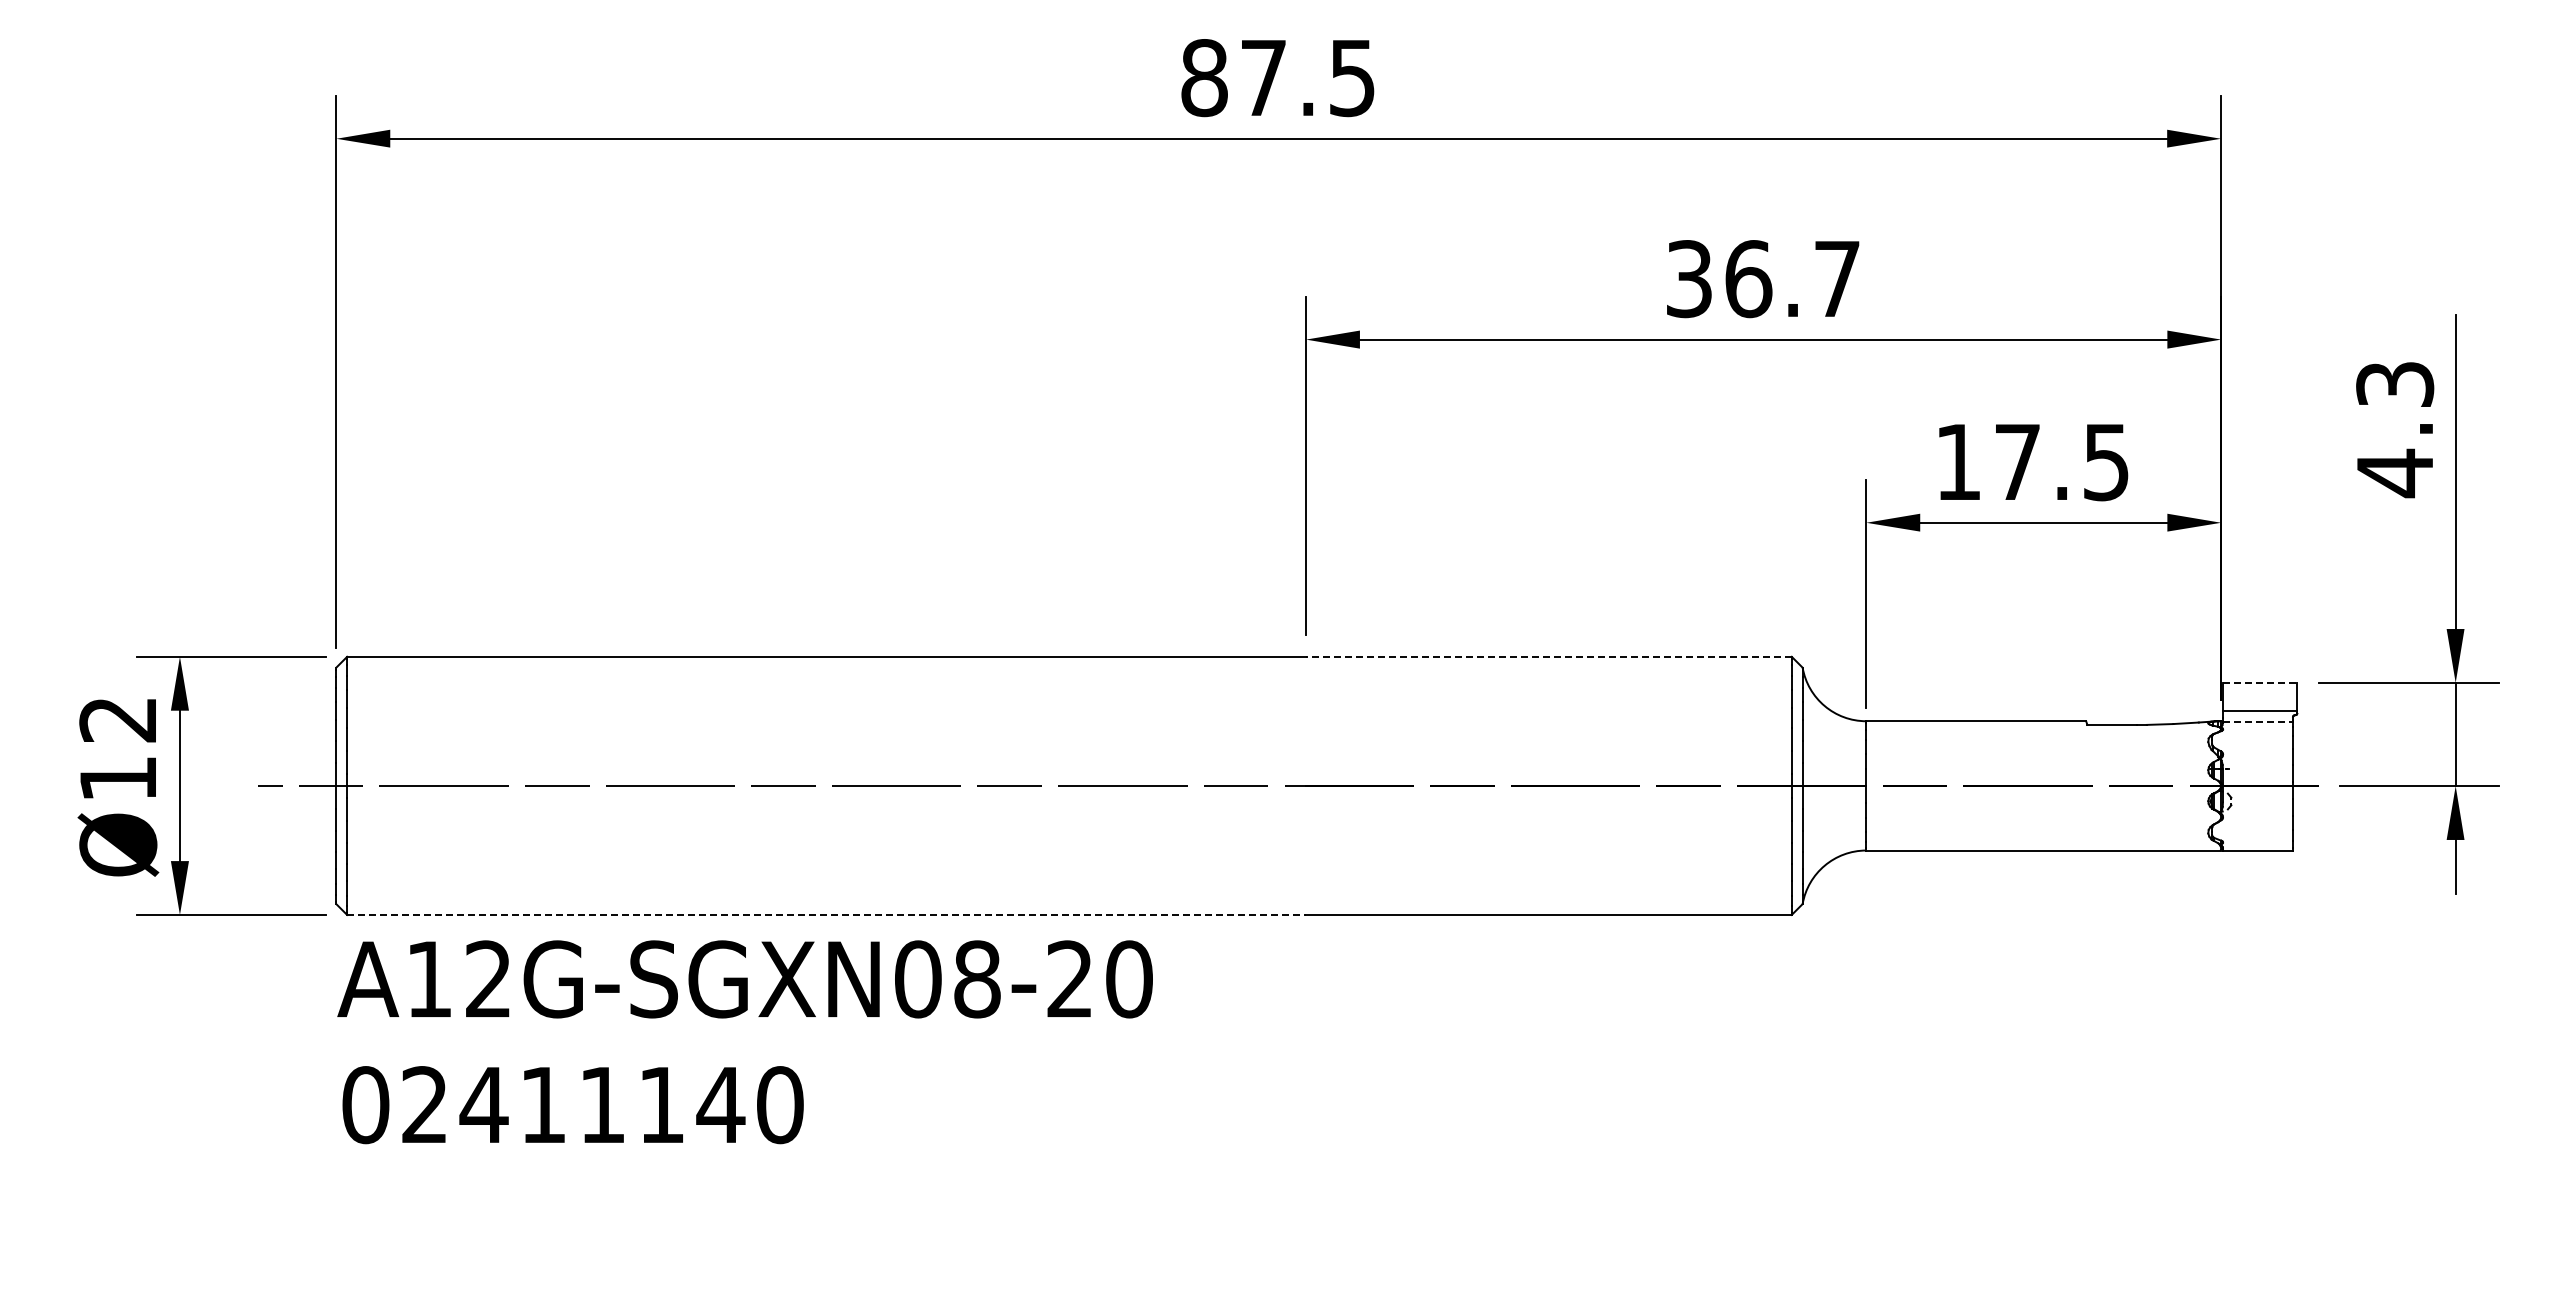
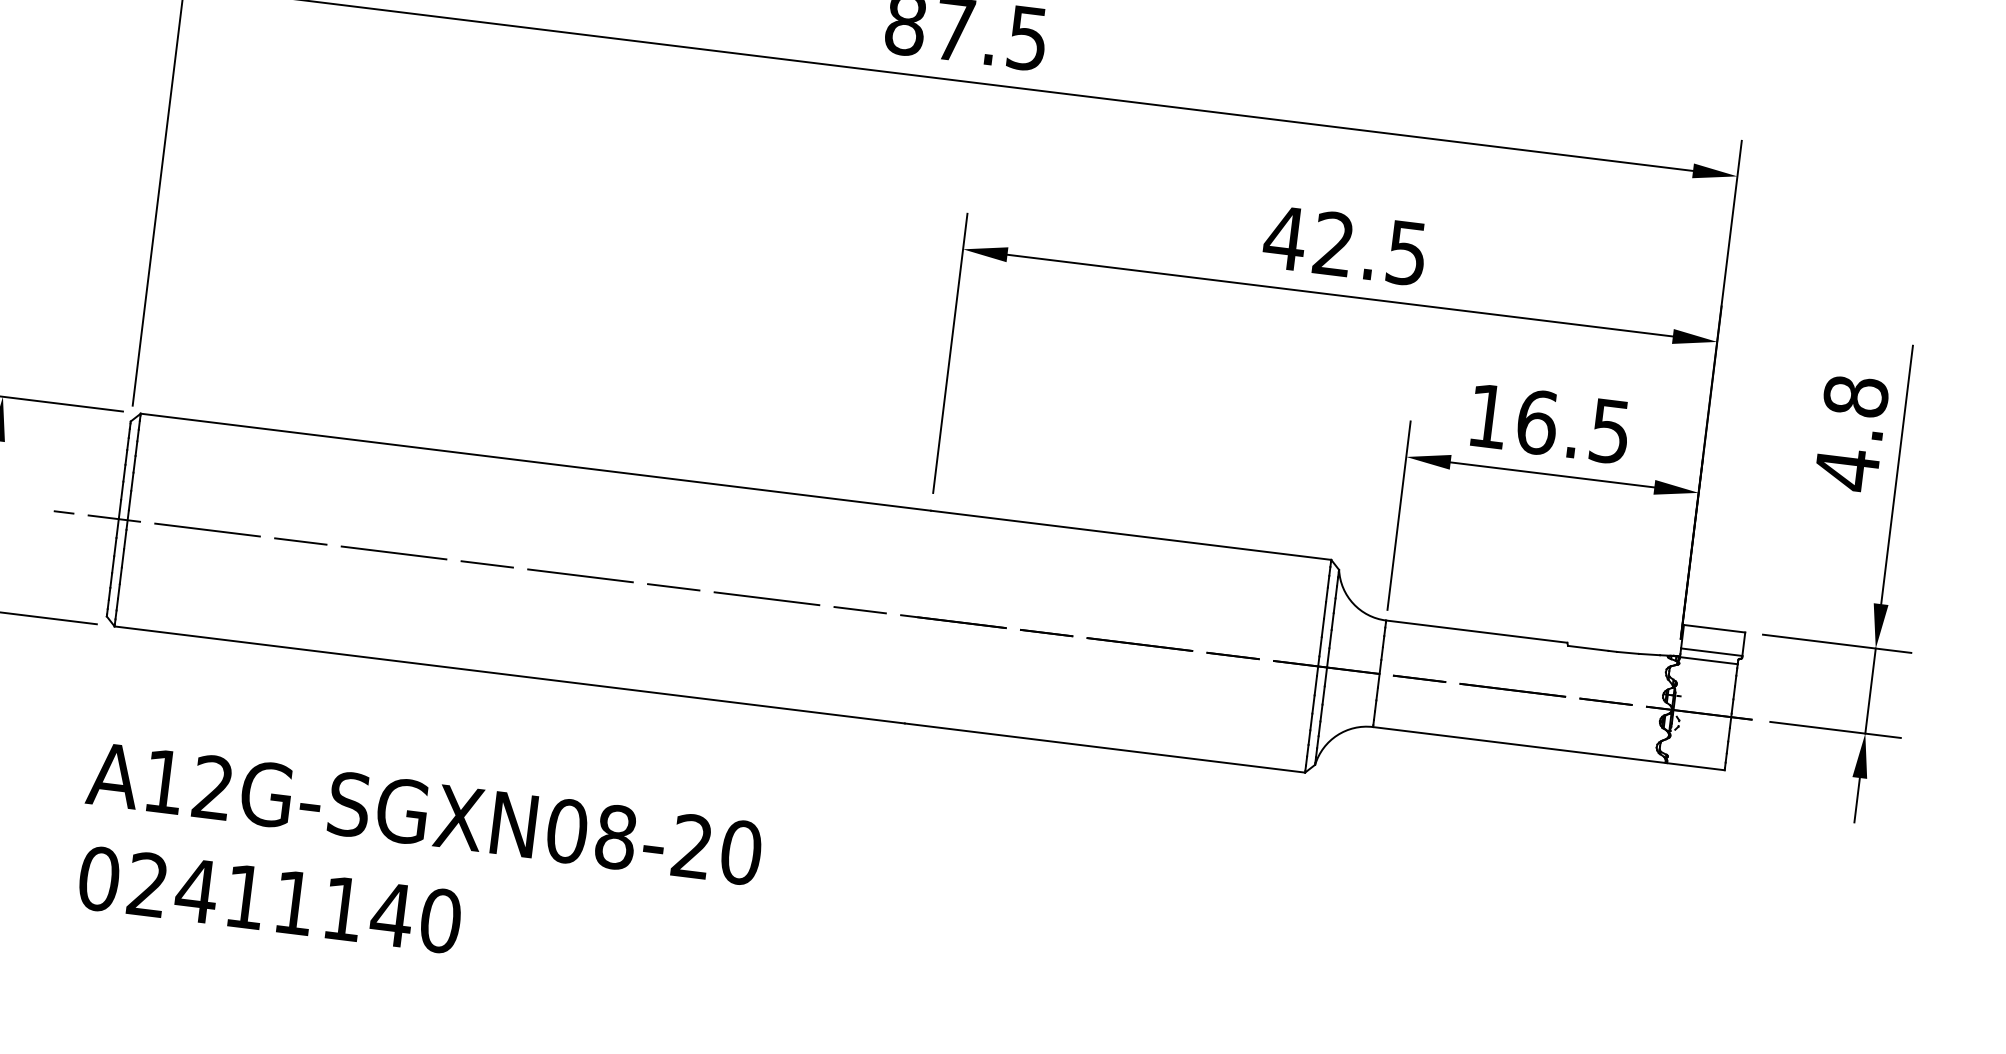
text: (1761, 279) -> (1344, 245), 36.7 -> 42.5
text: (2395, 384) -> (1856, 396), 4.3 -> 4.8
text: (2017, 462) -> (1536, 422), 17.5 -> 16.5
line: (1548, 656) -> (1130, 535), dashed -> solid
line: (2260, 682) -> (1714, 628), dashed -> solid
line: (2258, 721) -> (1709, 660), dashed -> solid
line: (827, 914) -> (510, 674), dashed -> solid
text: (744, 1042) -> (417, 865), moved

